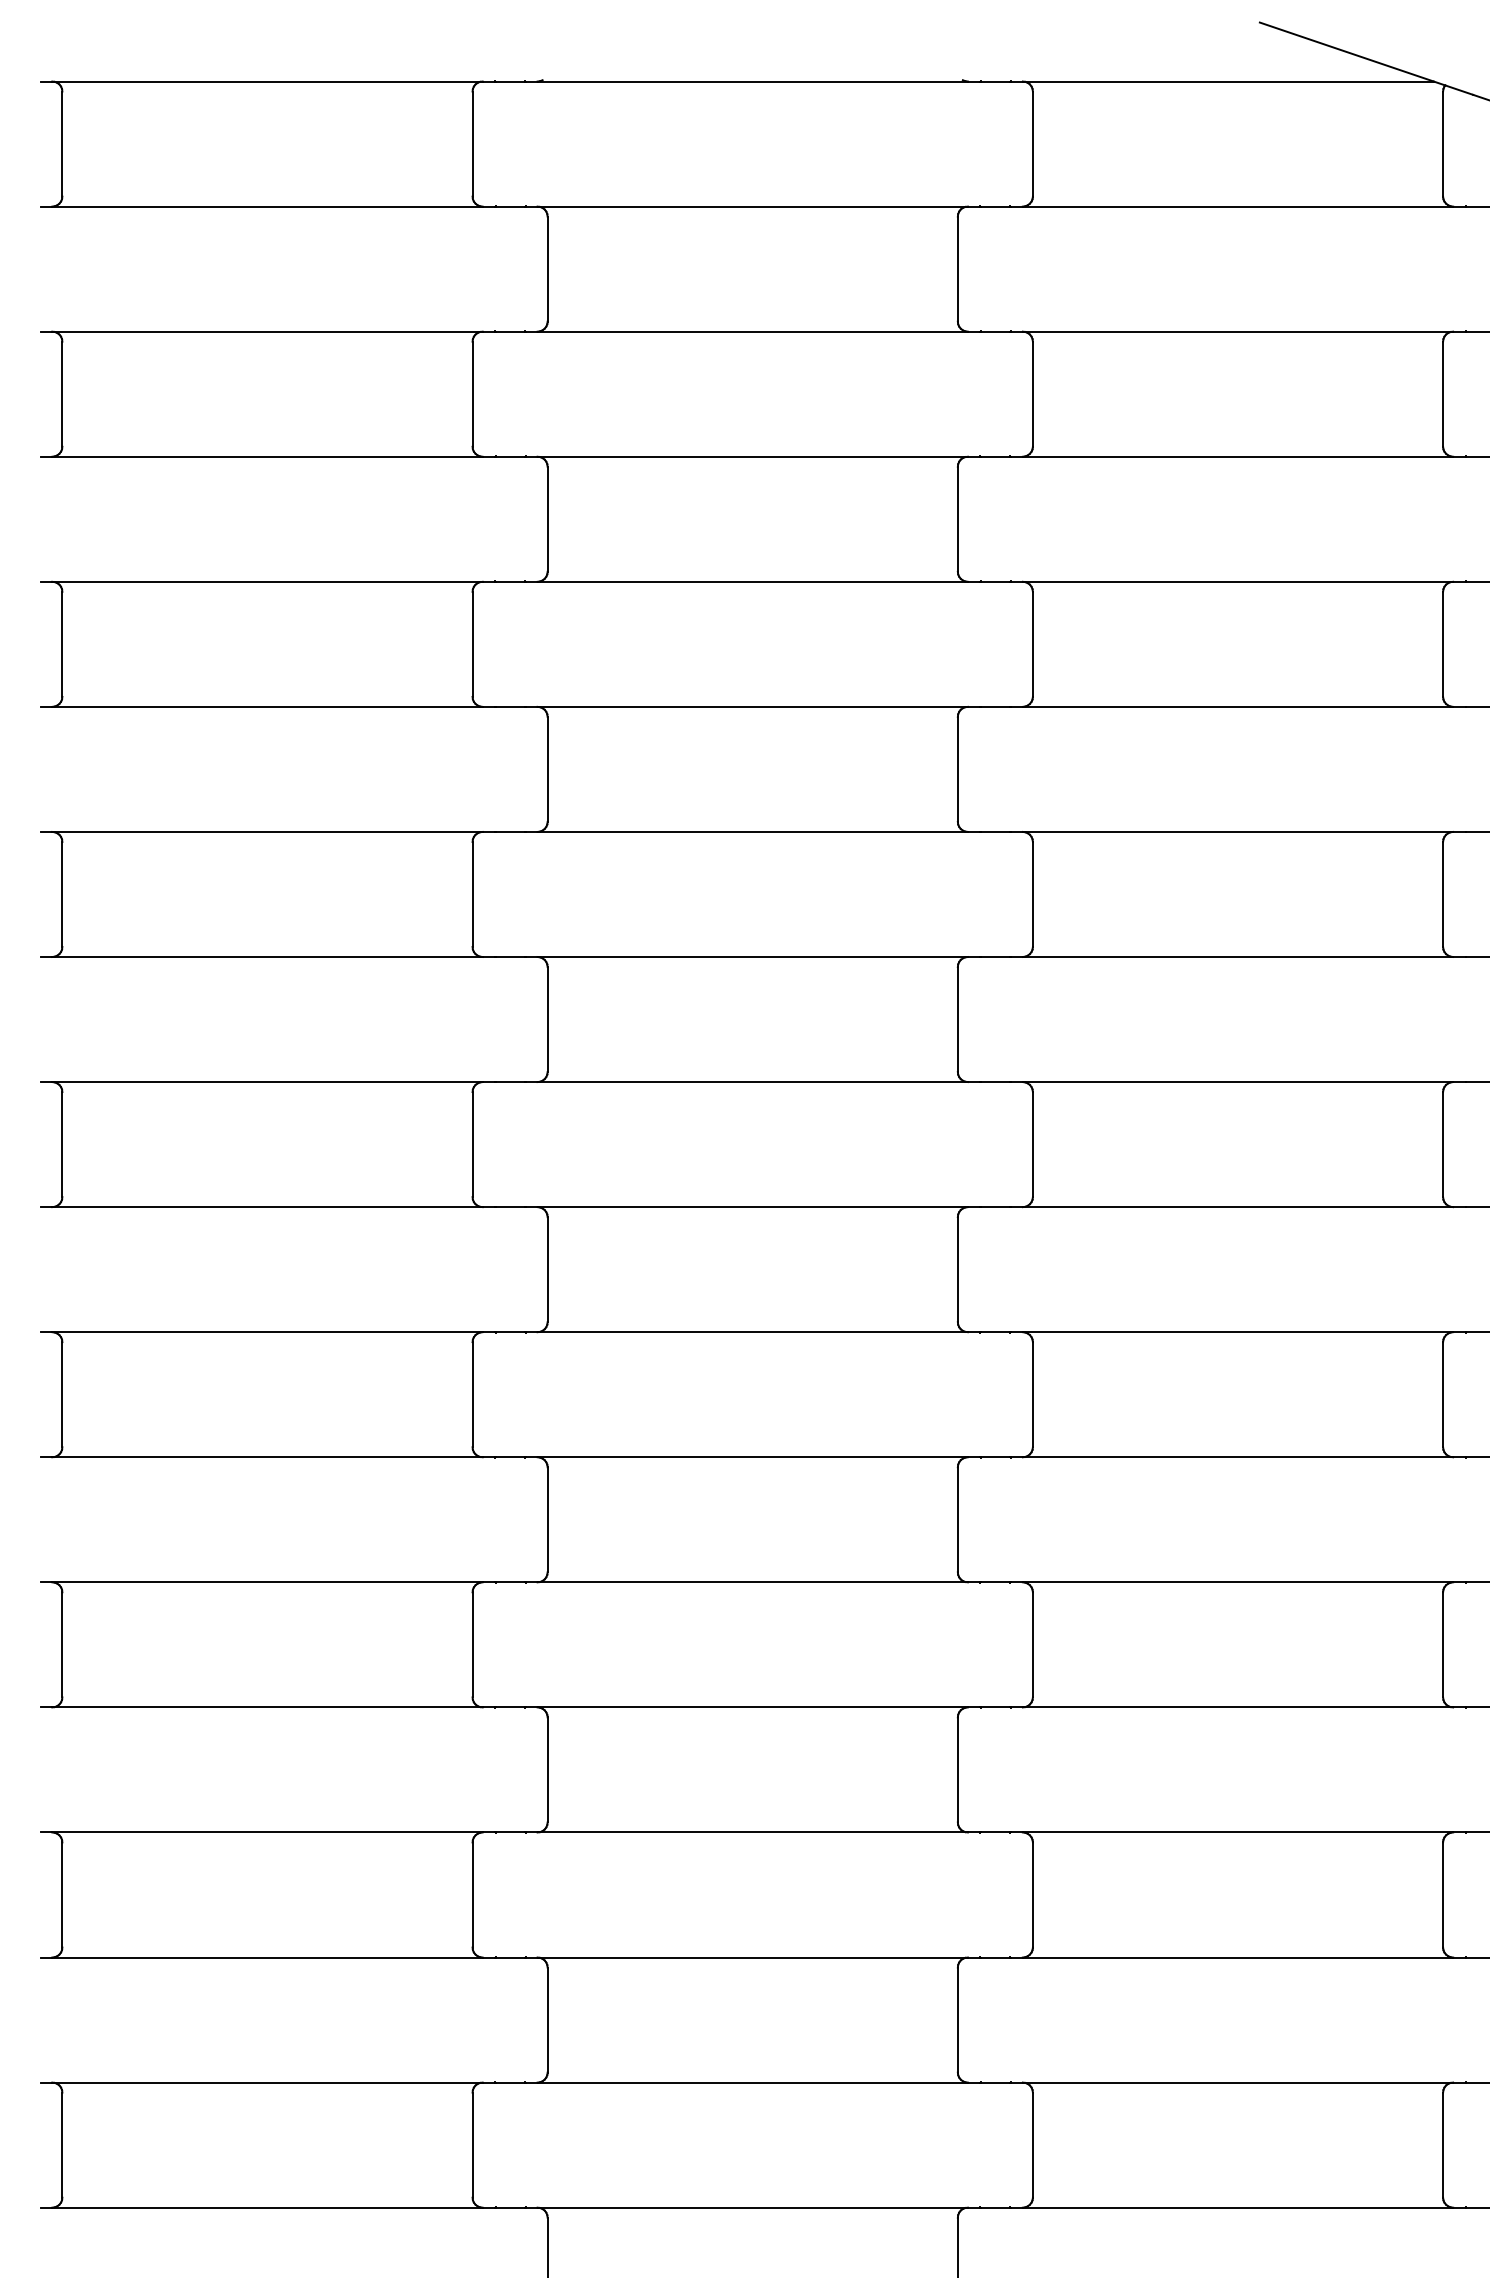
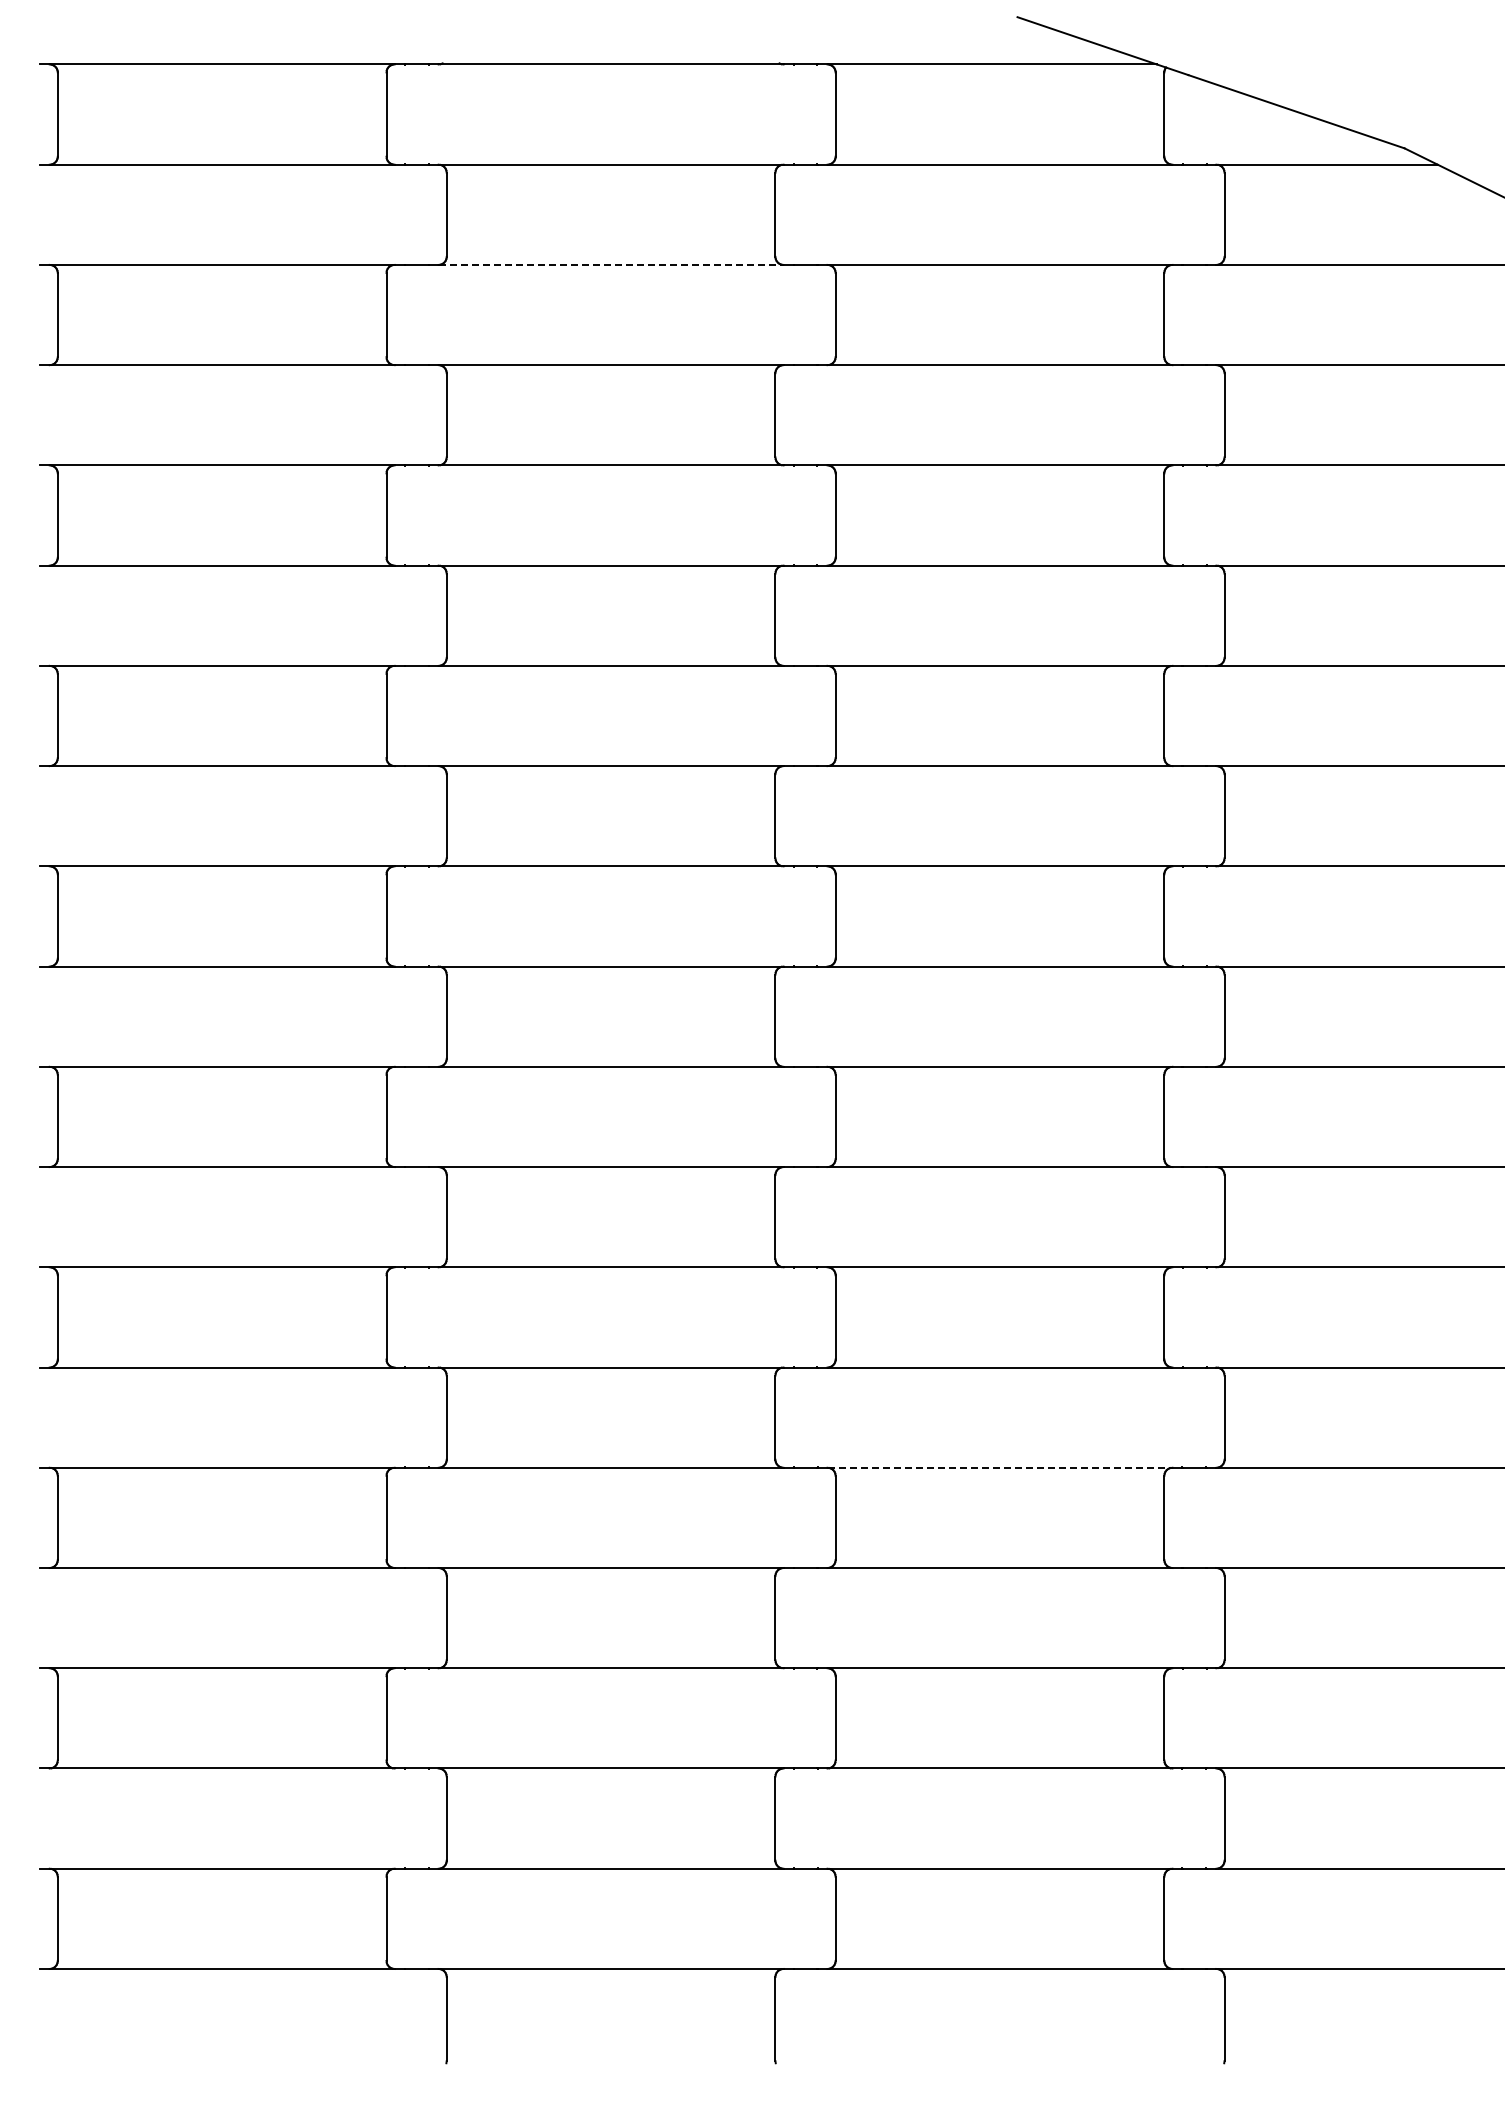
line: (753, 331) -> (611, 264), solid -> dashed
line: (1238, 1832) -> (1000, 1467), solid -> dashed

